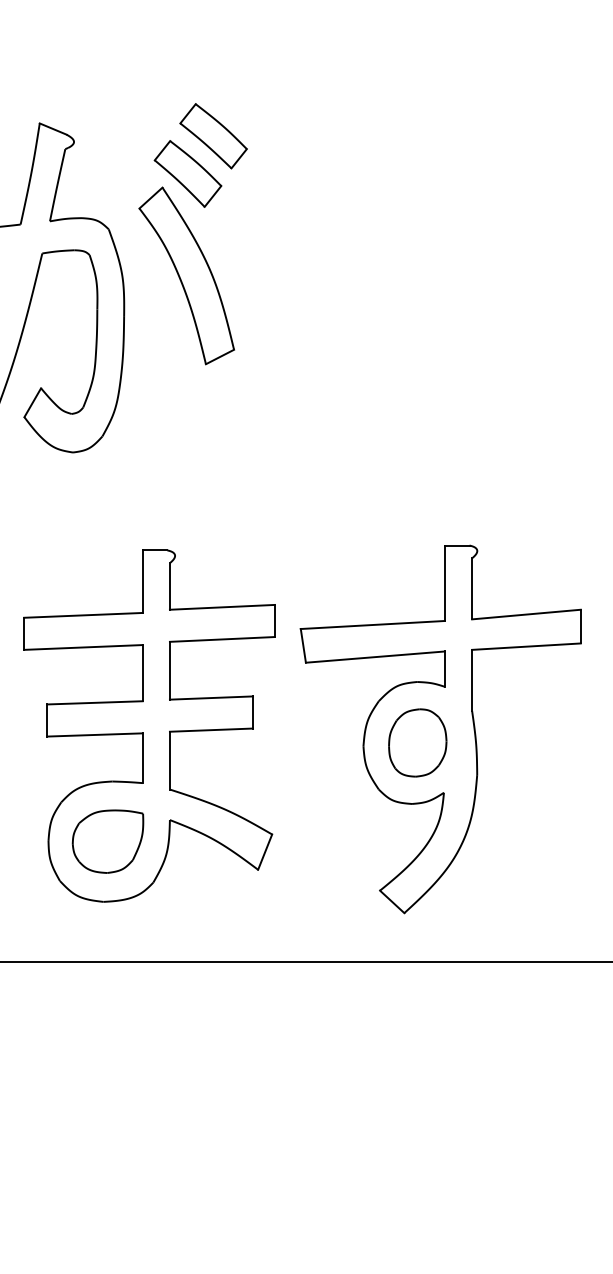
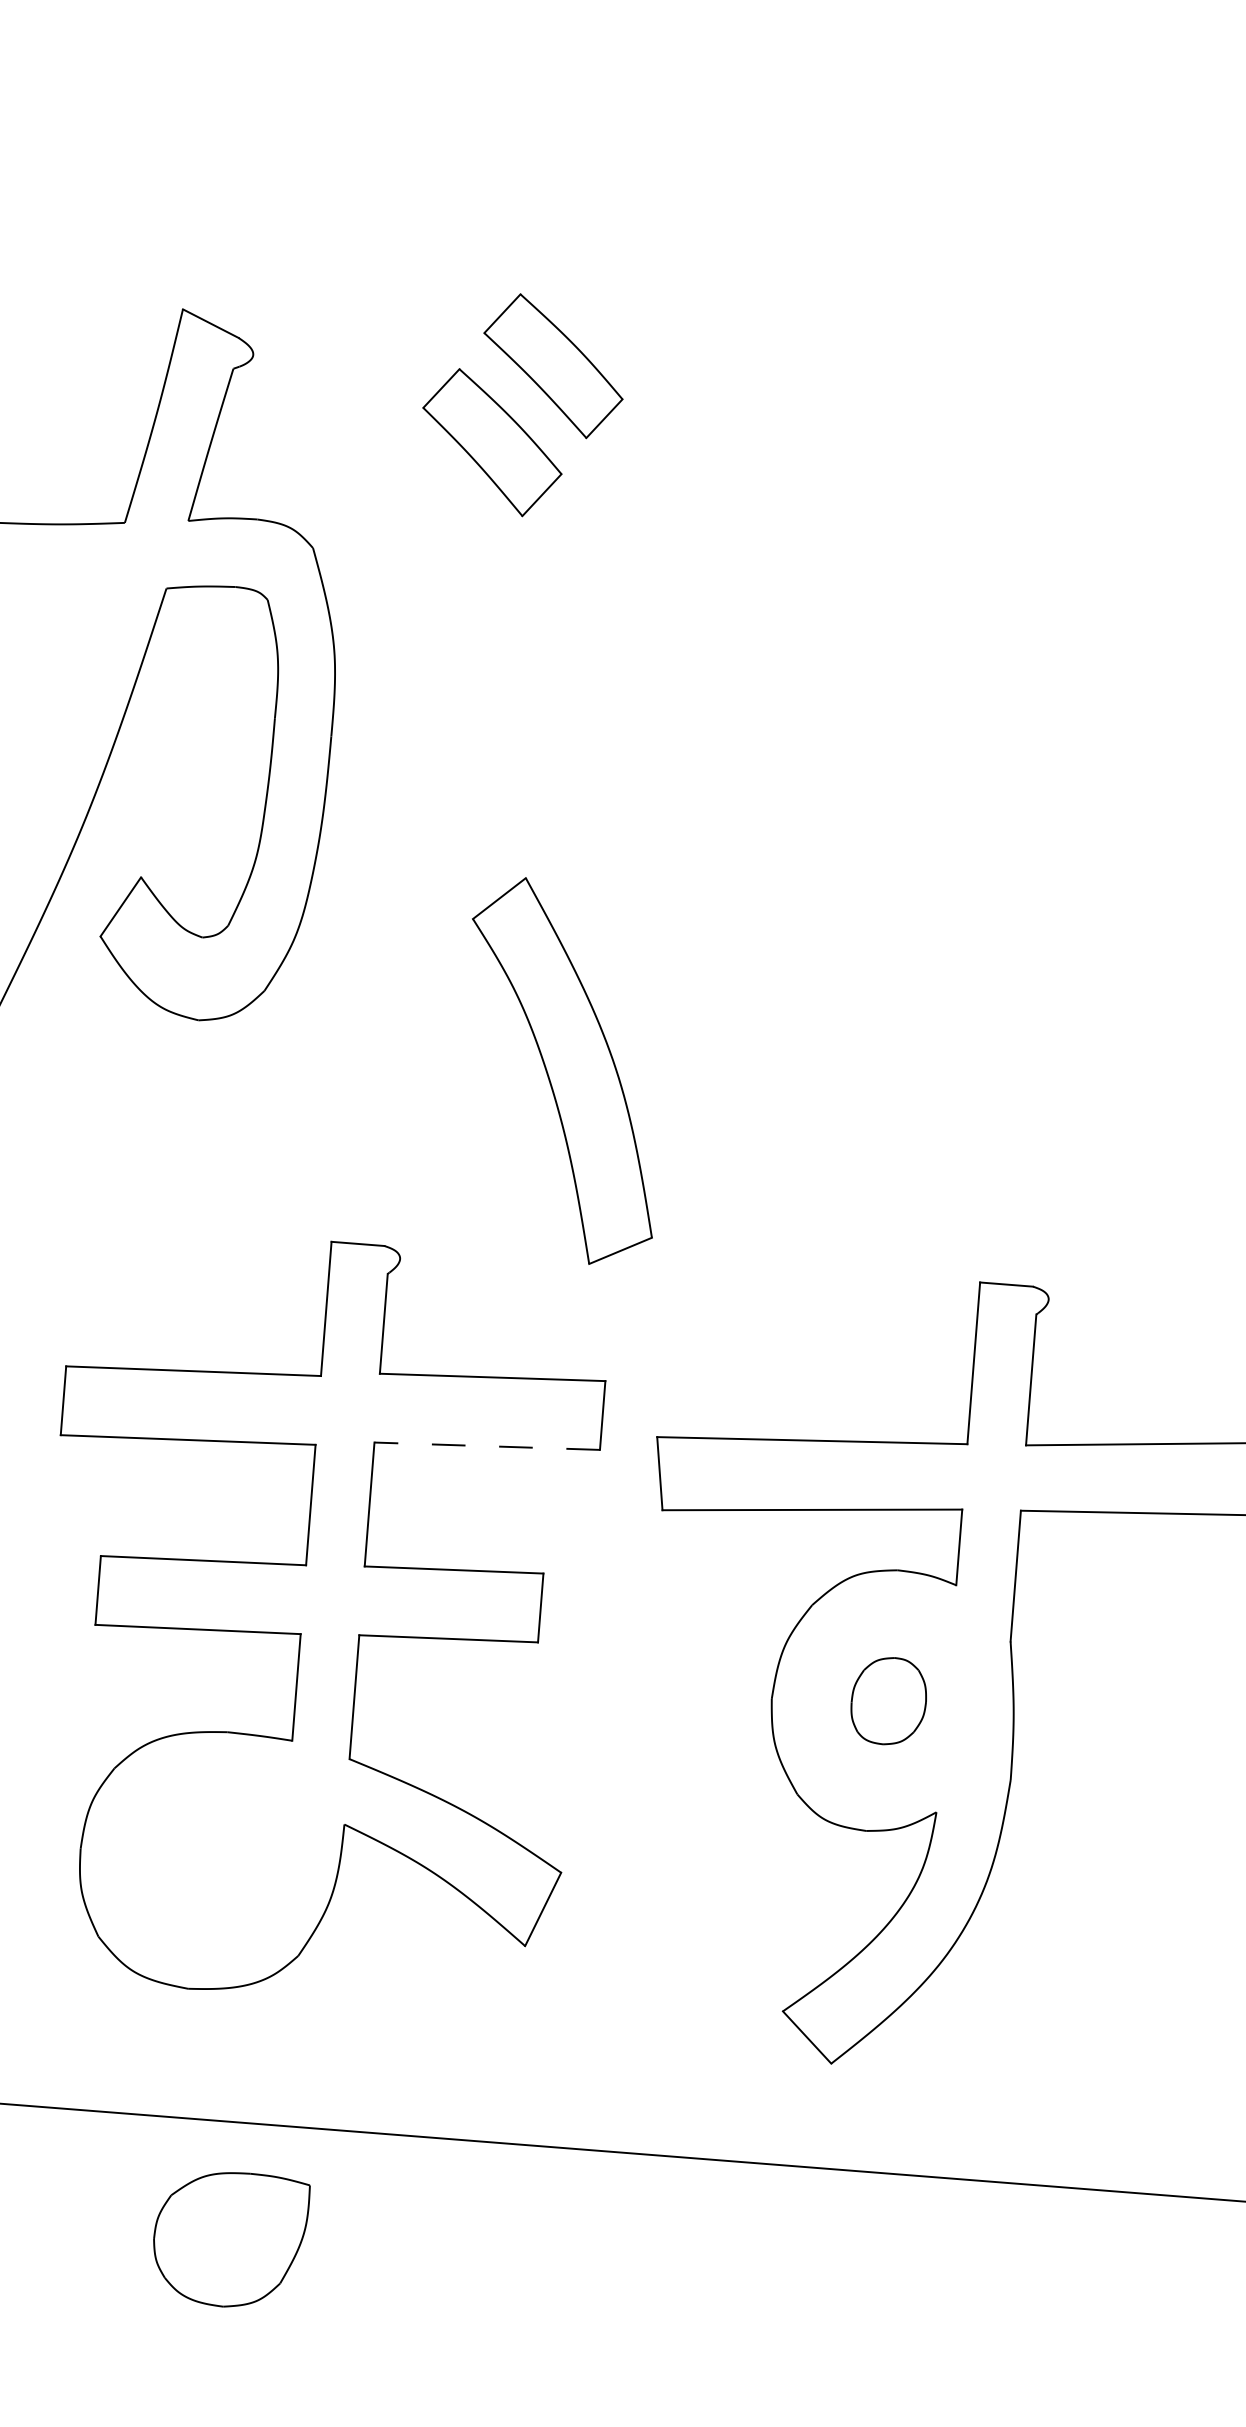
part: (186, 275) -> (562, 1070), moved
line: (221, 639) -> (485, 1446), solid -> dashed
part: (417, 742) -> (888, 1700), size x0.6
part: (107, 841) -> (228, 2239), moved

